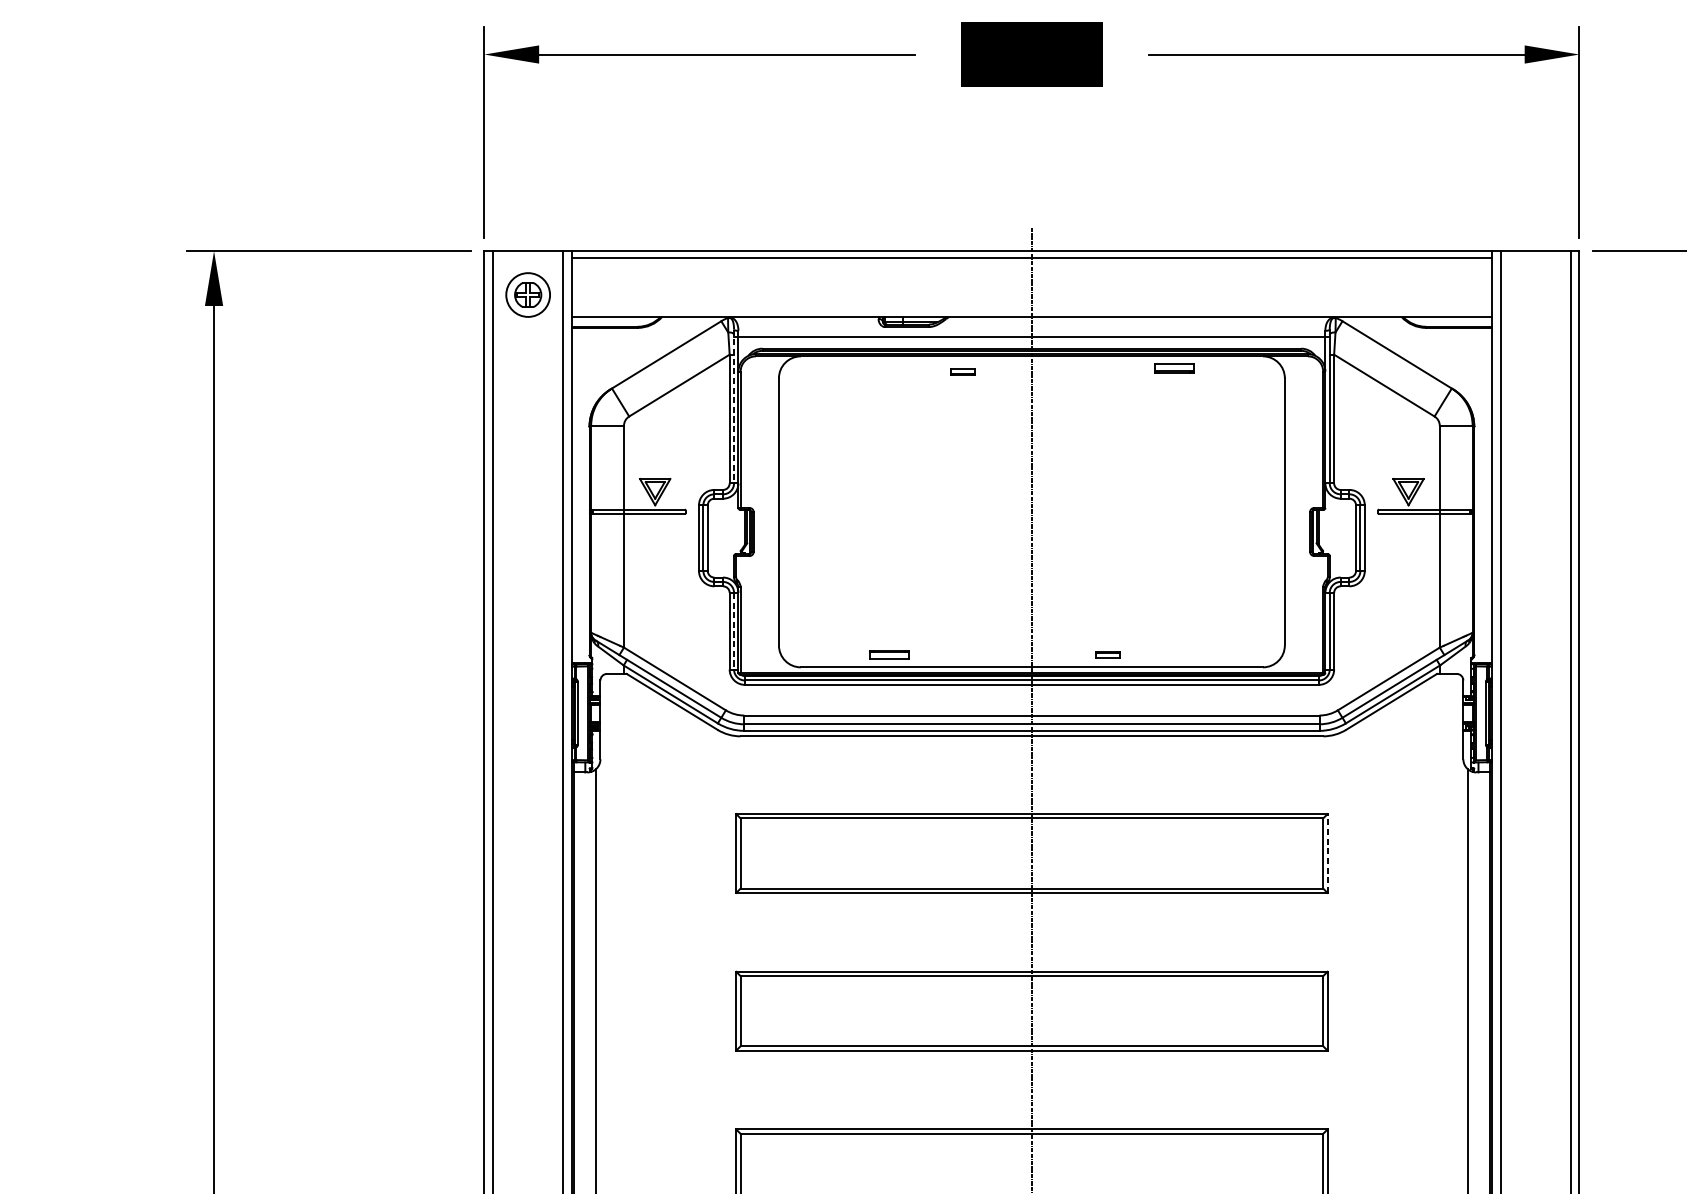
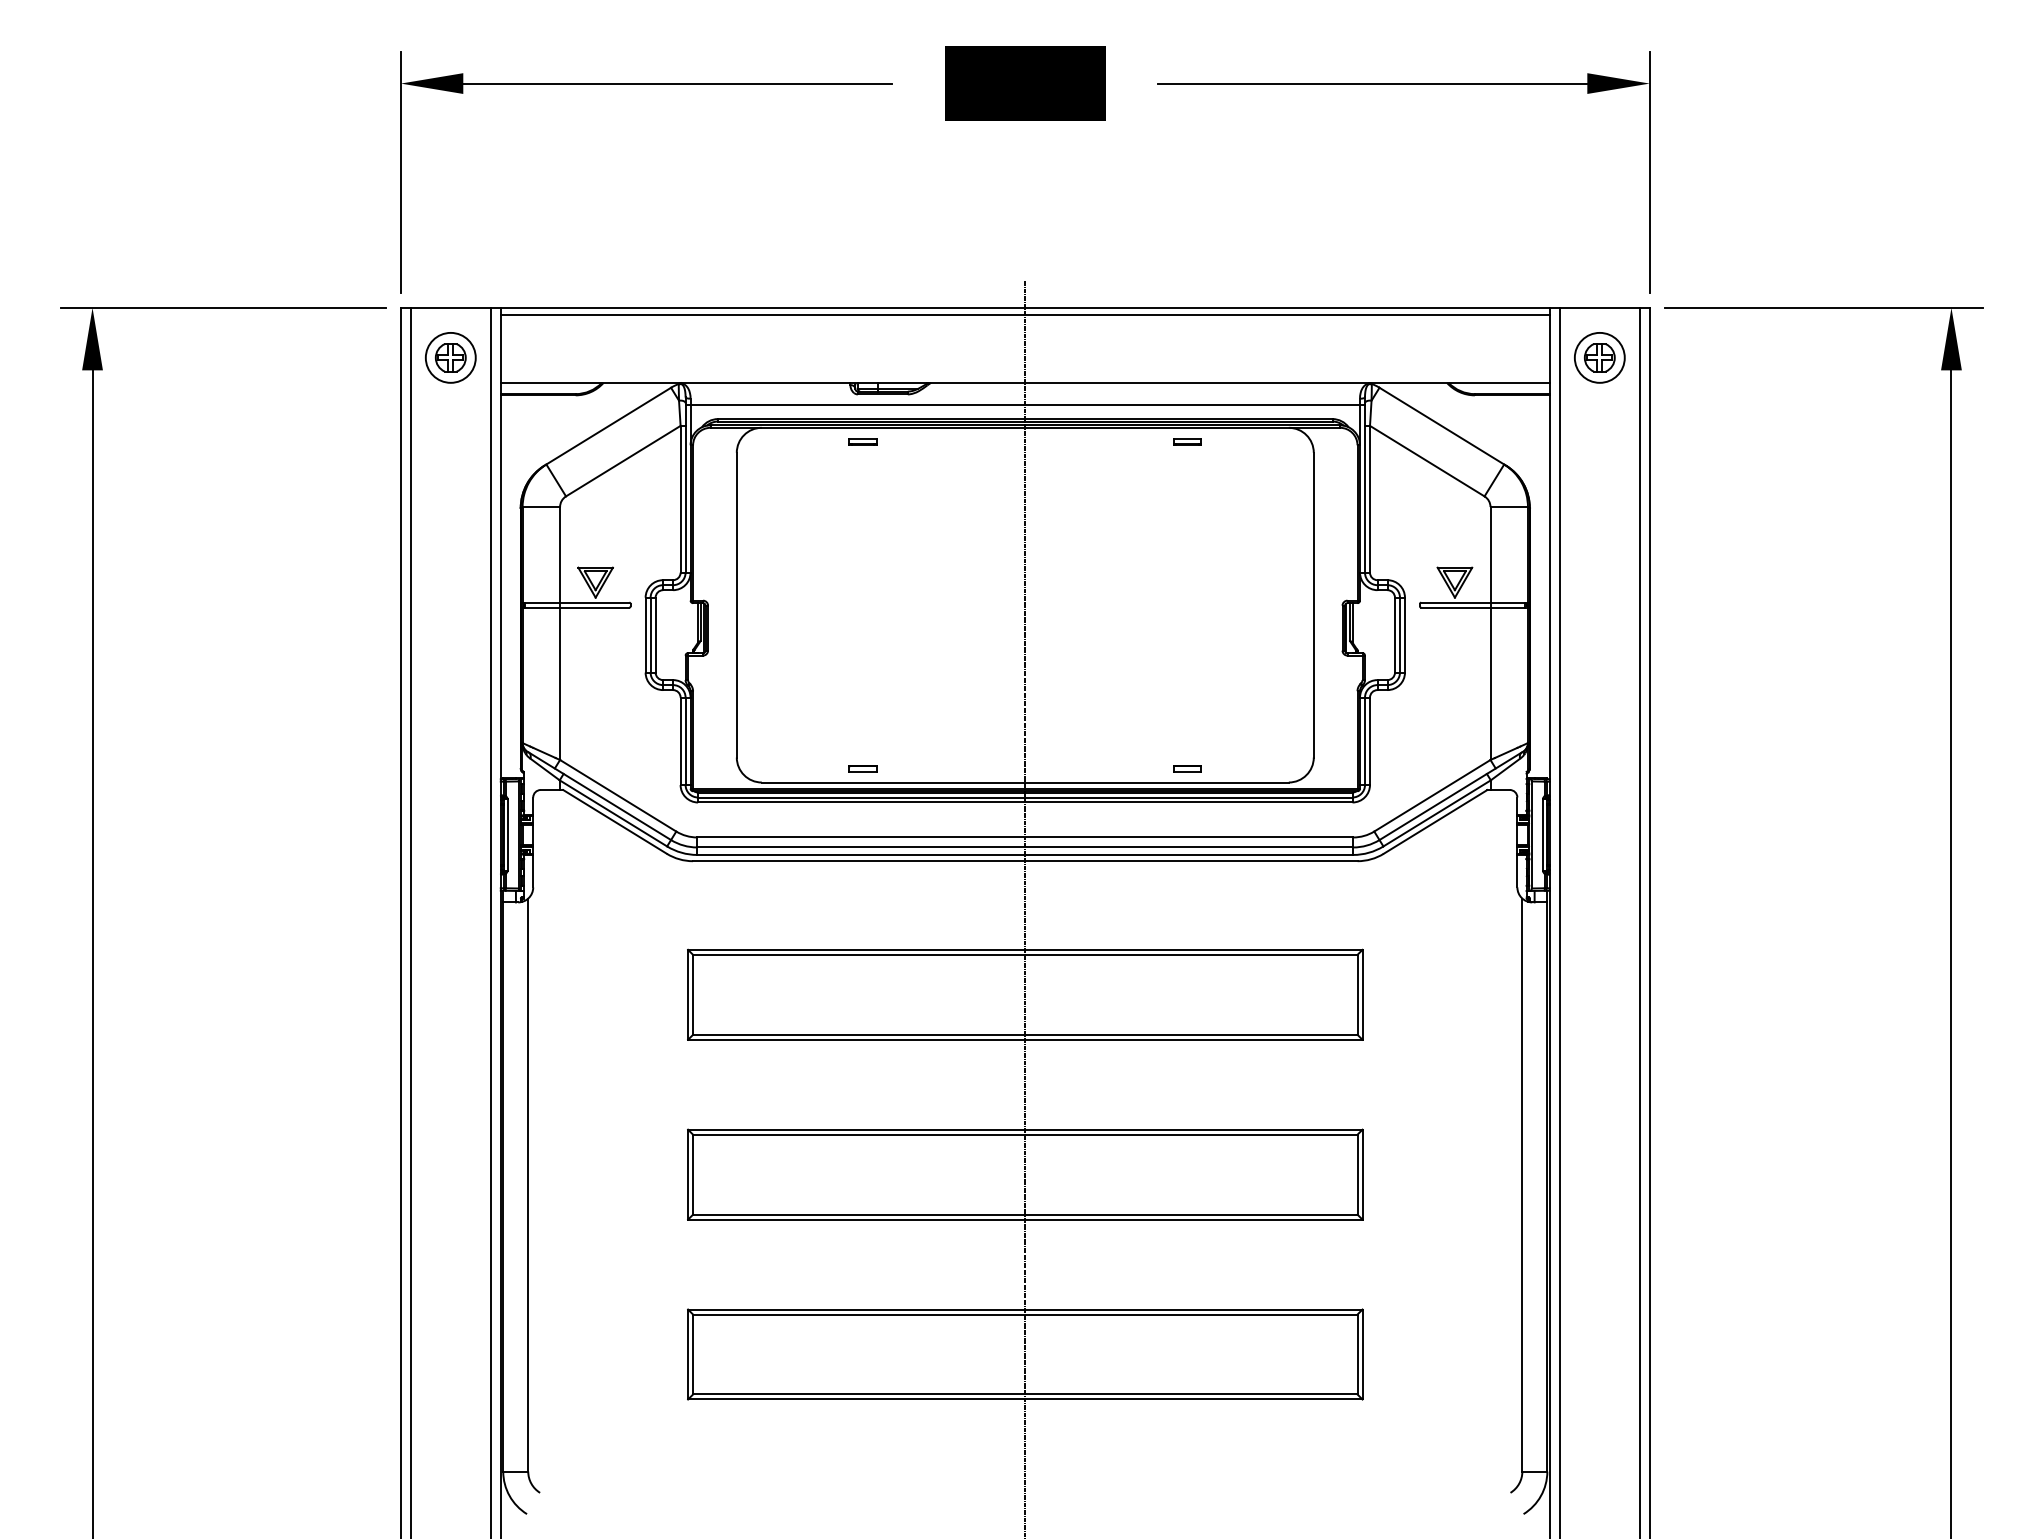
part: (1535, 294) -> (1599, 357), added
part: (1174, 368) -> (1187, 441), size x0.62
part: (962, 371) -> (862, 441), moved
line: (733, 406) -> (685, 485), dashed -> solid
line: (733, 631) -> (685, 741), dashed -> solid
part: (889, 655) -> (862, 768), size x0.62
part: (1107, 655) -> (1187, 768), moved
line: (1327, 853) -> (1362, 994), dashed -> solid

